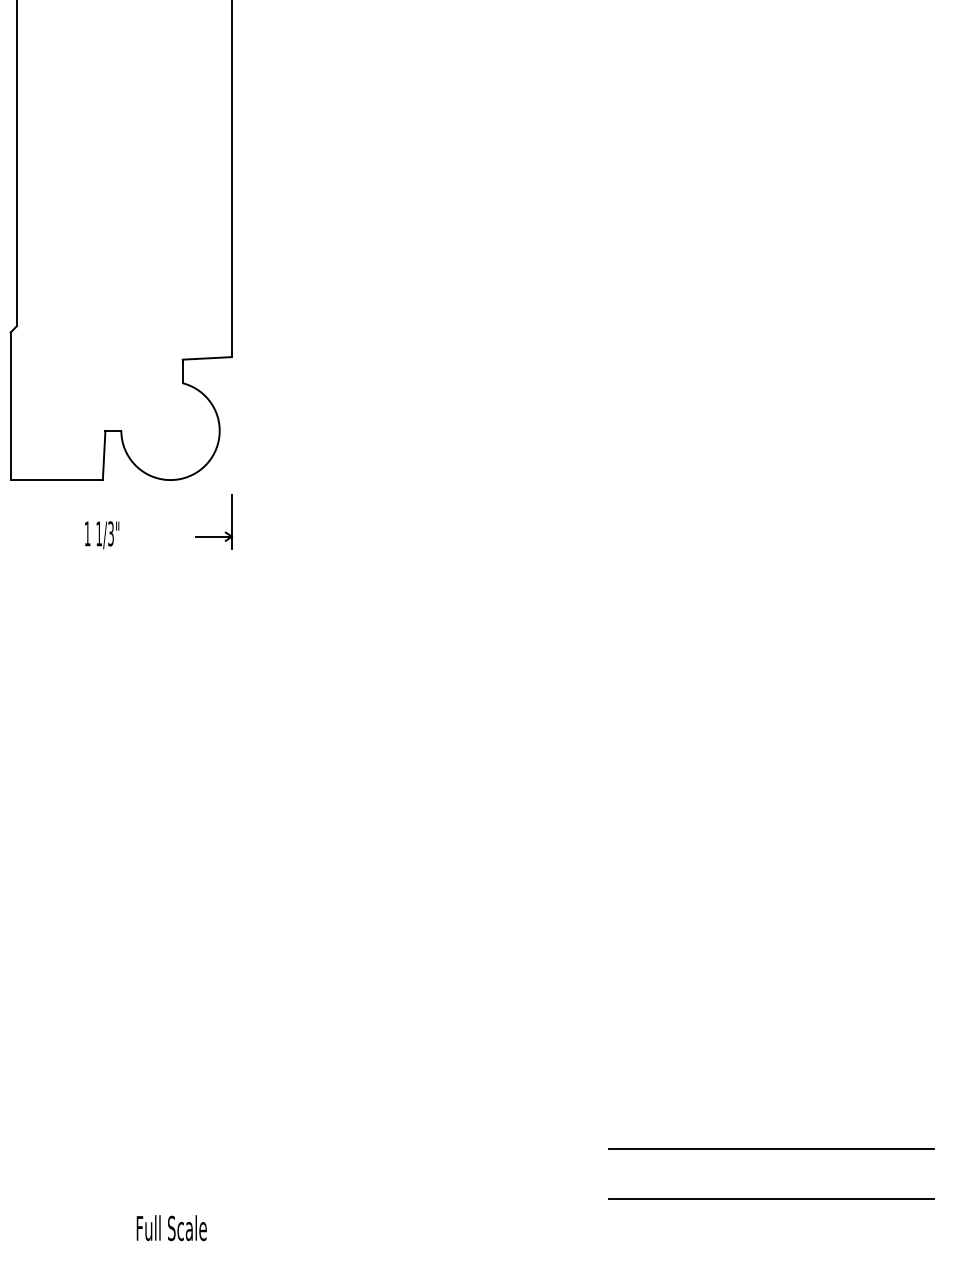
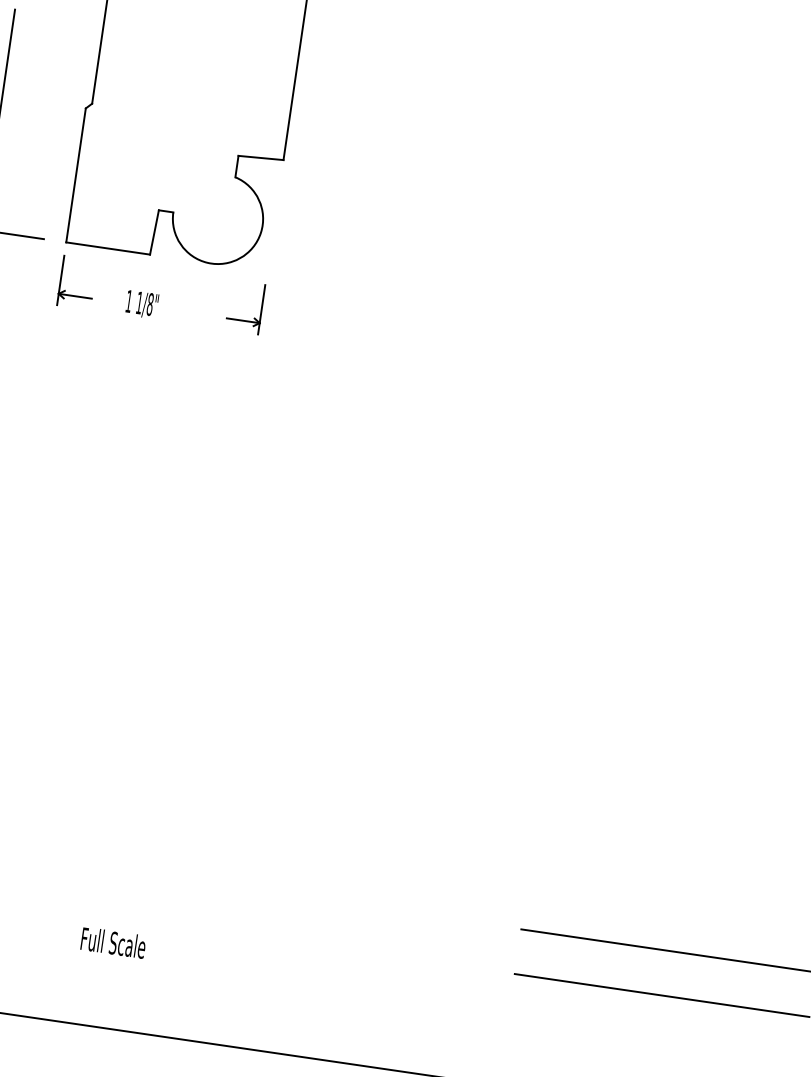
part: (17, 531) -> (65, 290), added
text: (110, 533) -> (149, 304), 1/3" -> 1/8"

